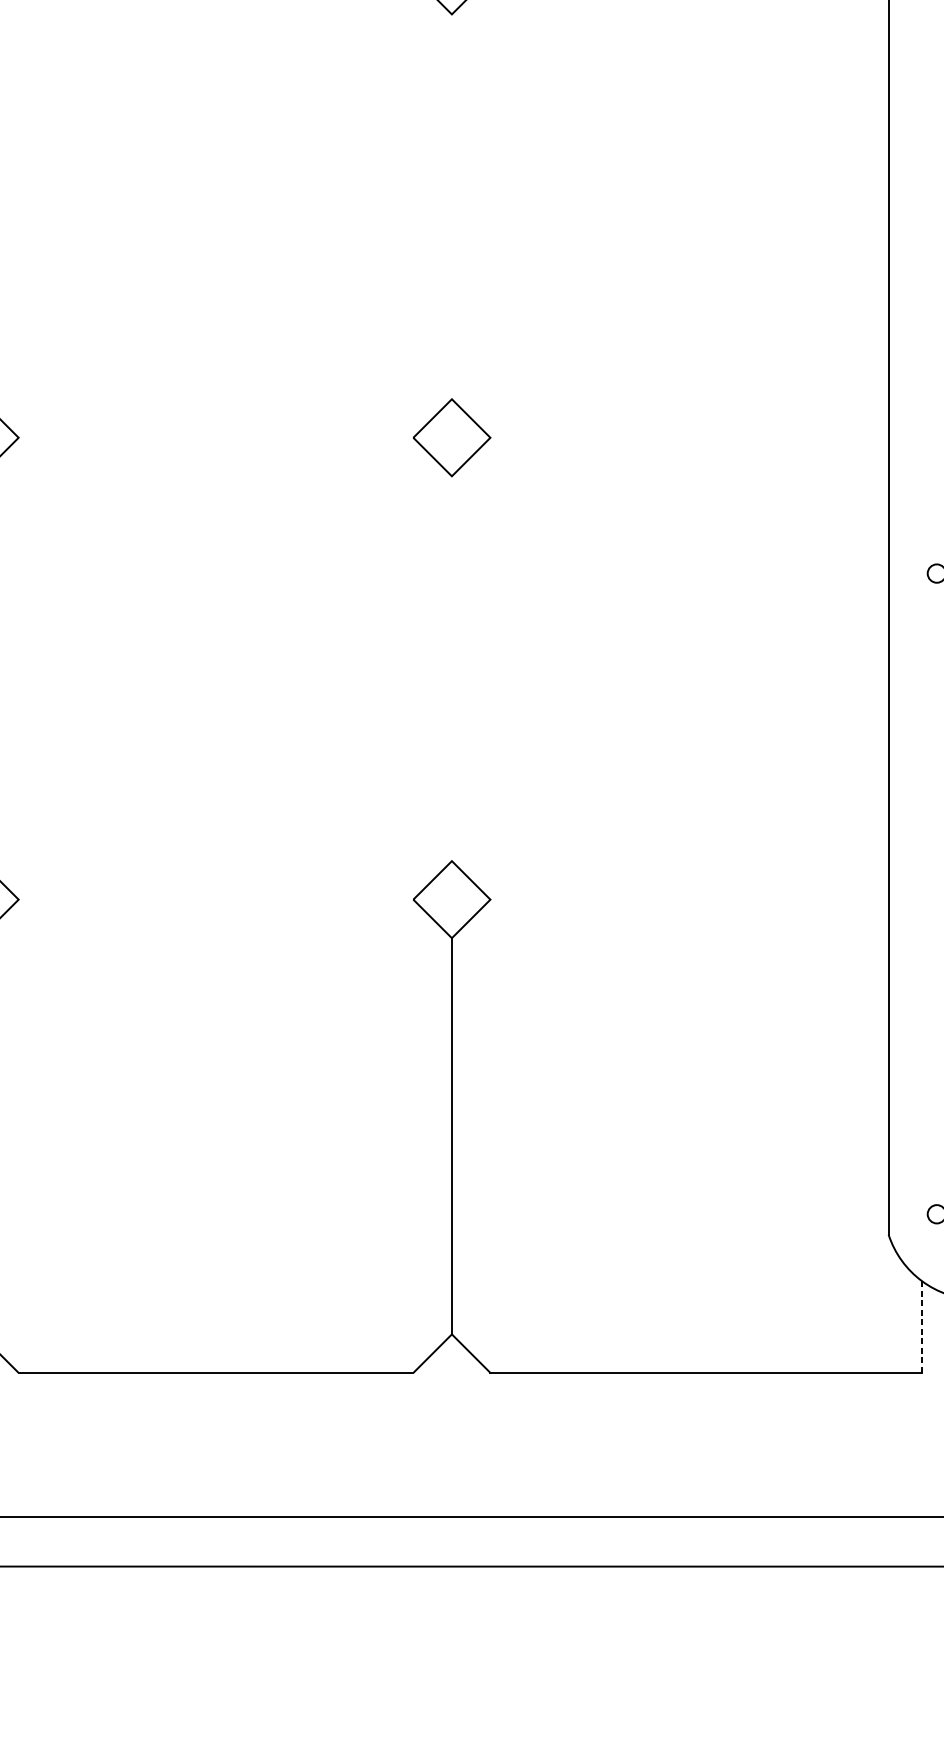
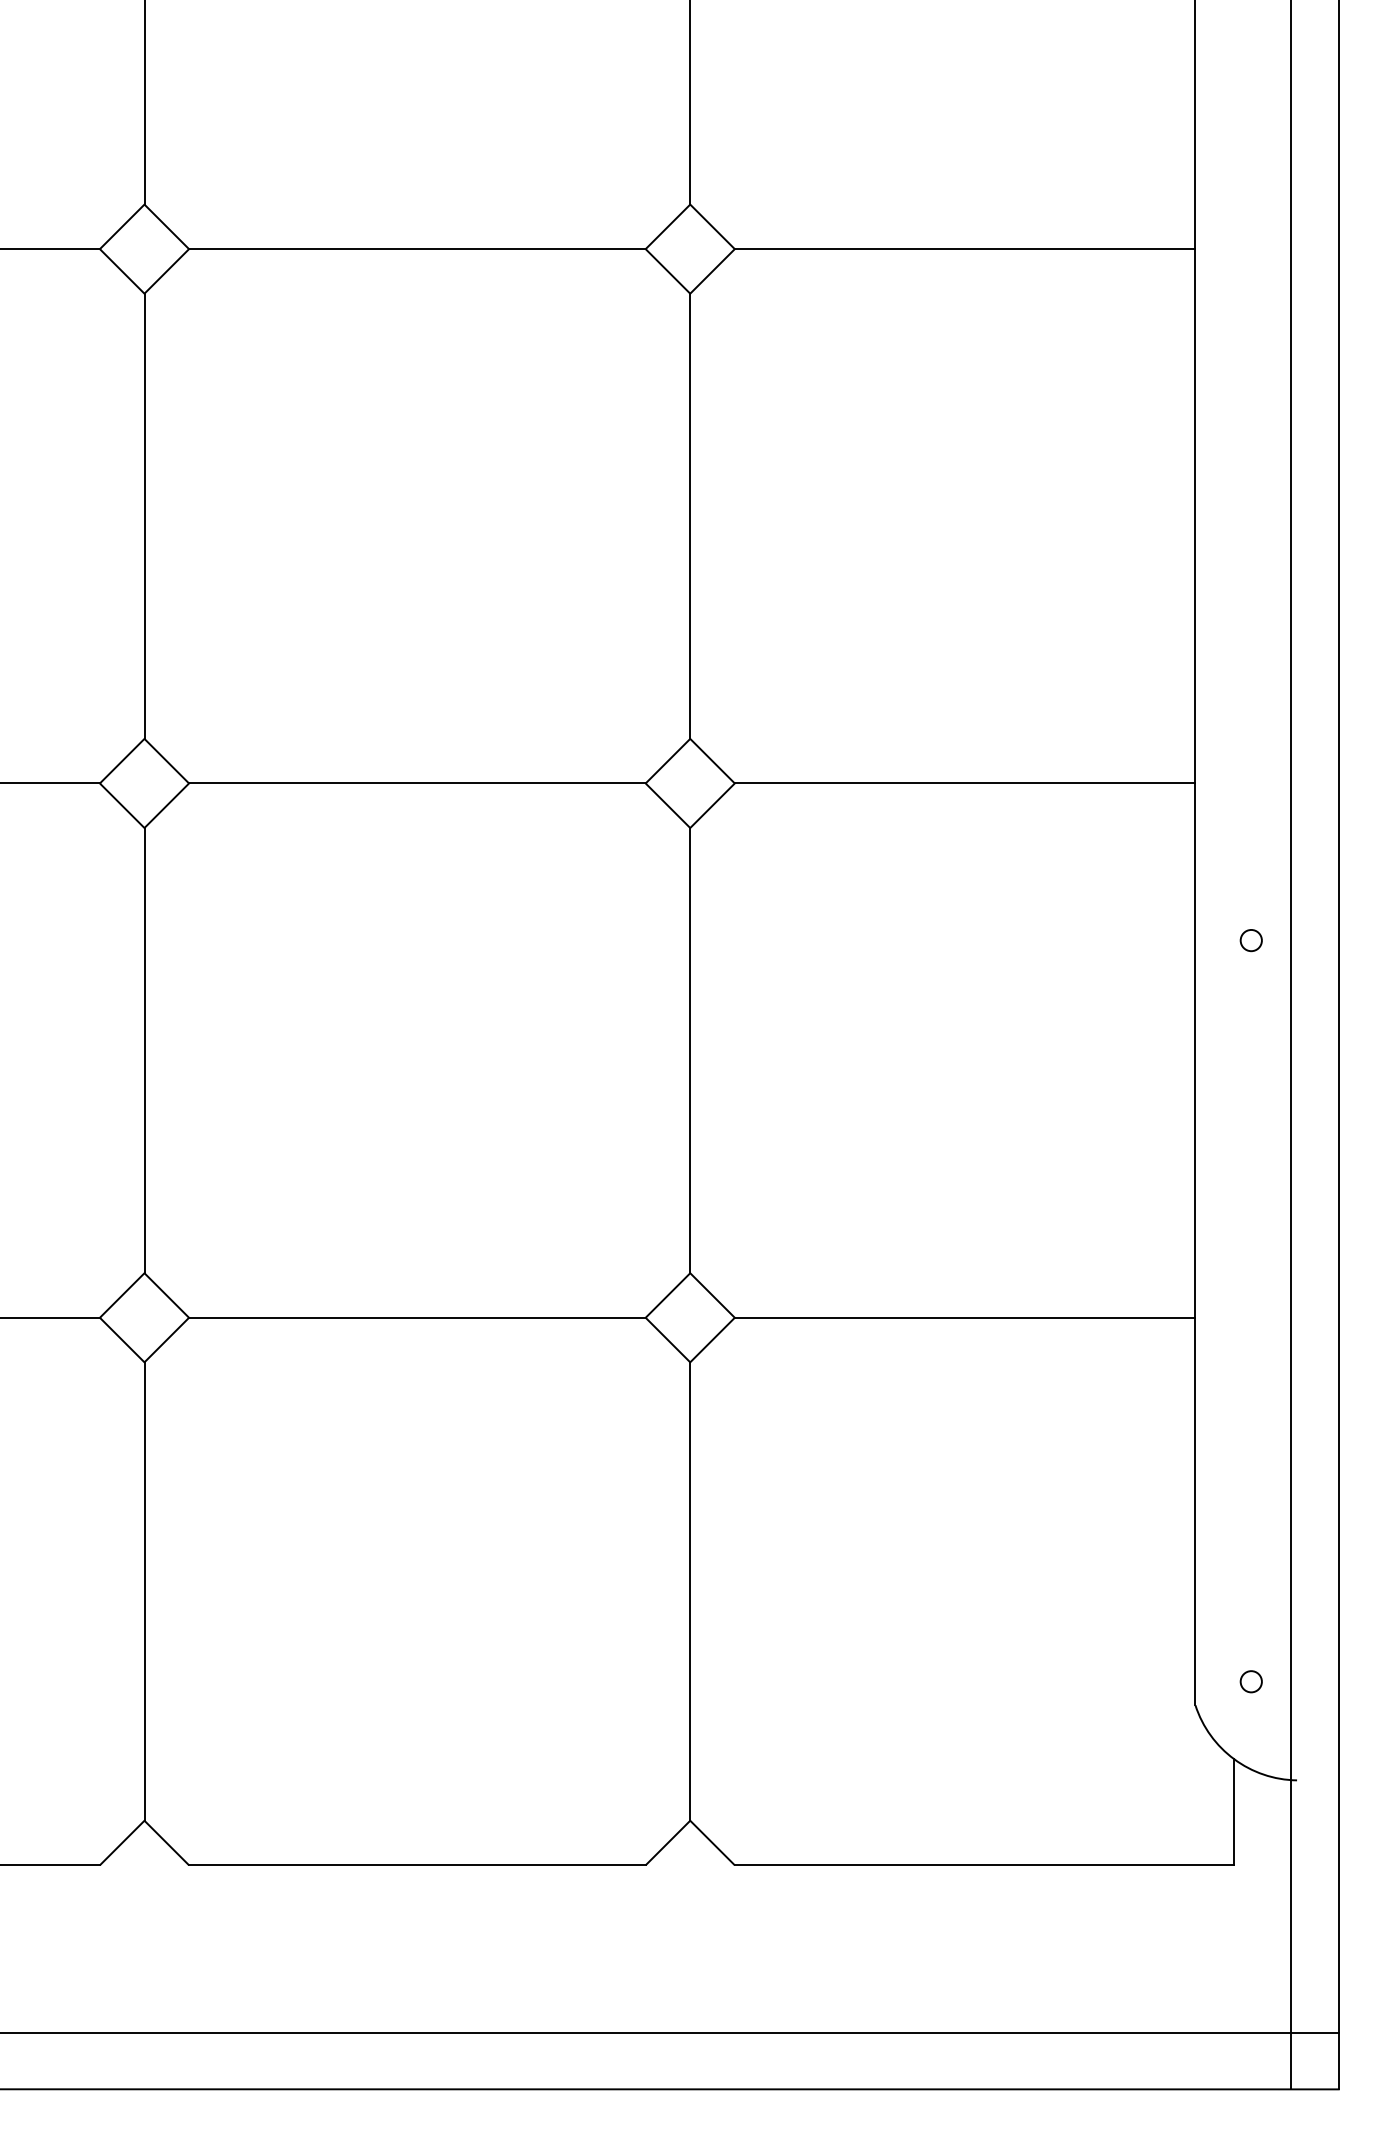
line: (452, 206) -> (690, 515), added
line: (216, 437) -> (417, 783), added
line: (688, 437) -> (964, 783), added
line: (452, 668) -> (690, 1050), added
line: (216, 899) -> (417, 1317), added
line: (688, 899) -> (964, 1317), added
line: (922, 1327) -> (1234, 1812), dashed -> solid

